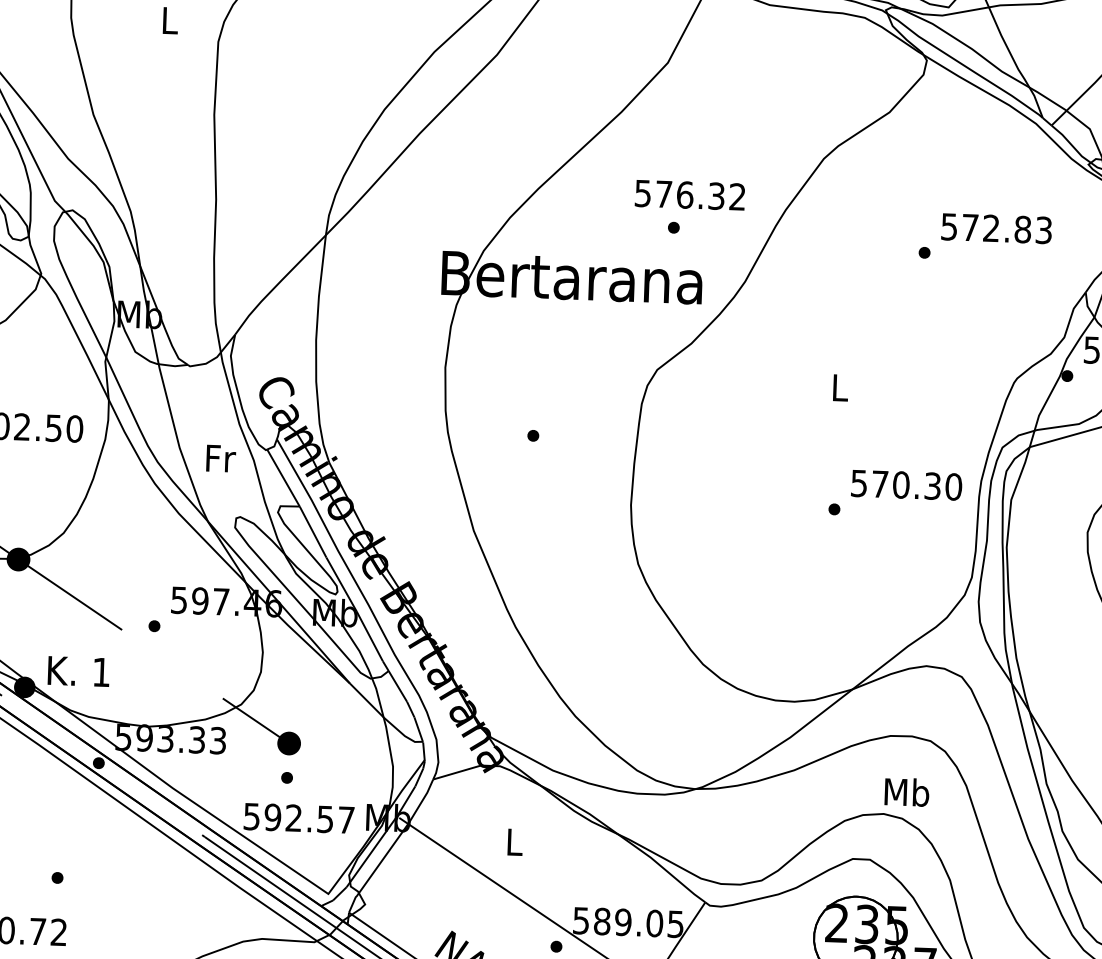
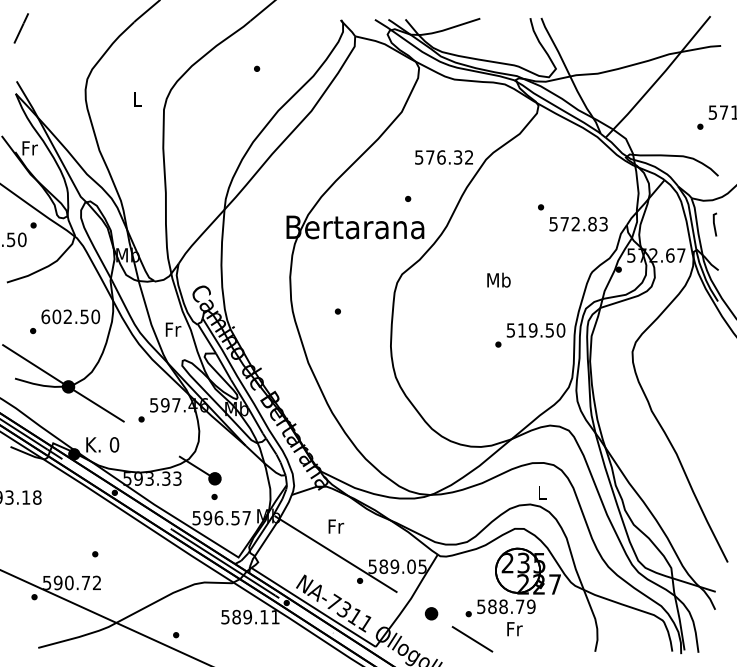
text: (688, 195) -> (443, 157), moved
text: (996, 229) -> (578, 224), moved
text: (839, 386) -> (498, 279), L -> Mb
text: (905, 485) -> (535, 330), 570.30 -> 519.50
text: (101, 671) -> (114, 444), 1 -> 0
text: (905, 792) -> (541, 492), Mb -> L
text: (293, 816) -> (218, 517), 592.57 -> 596.57
text: (515, 842) -> (336, 526), L -> Fr

